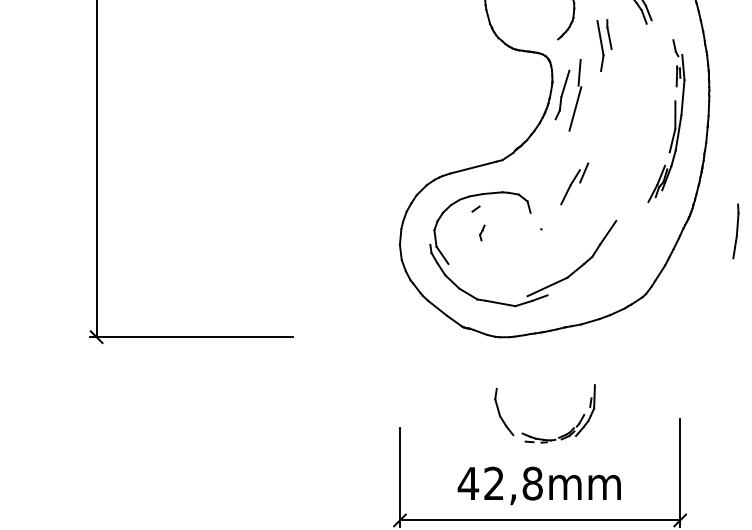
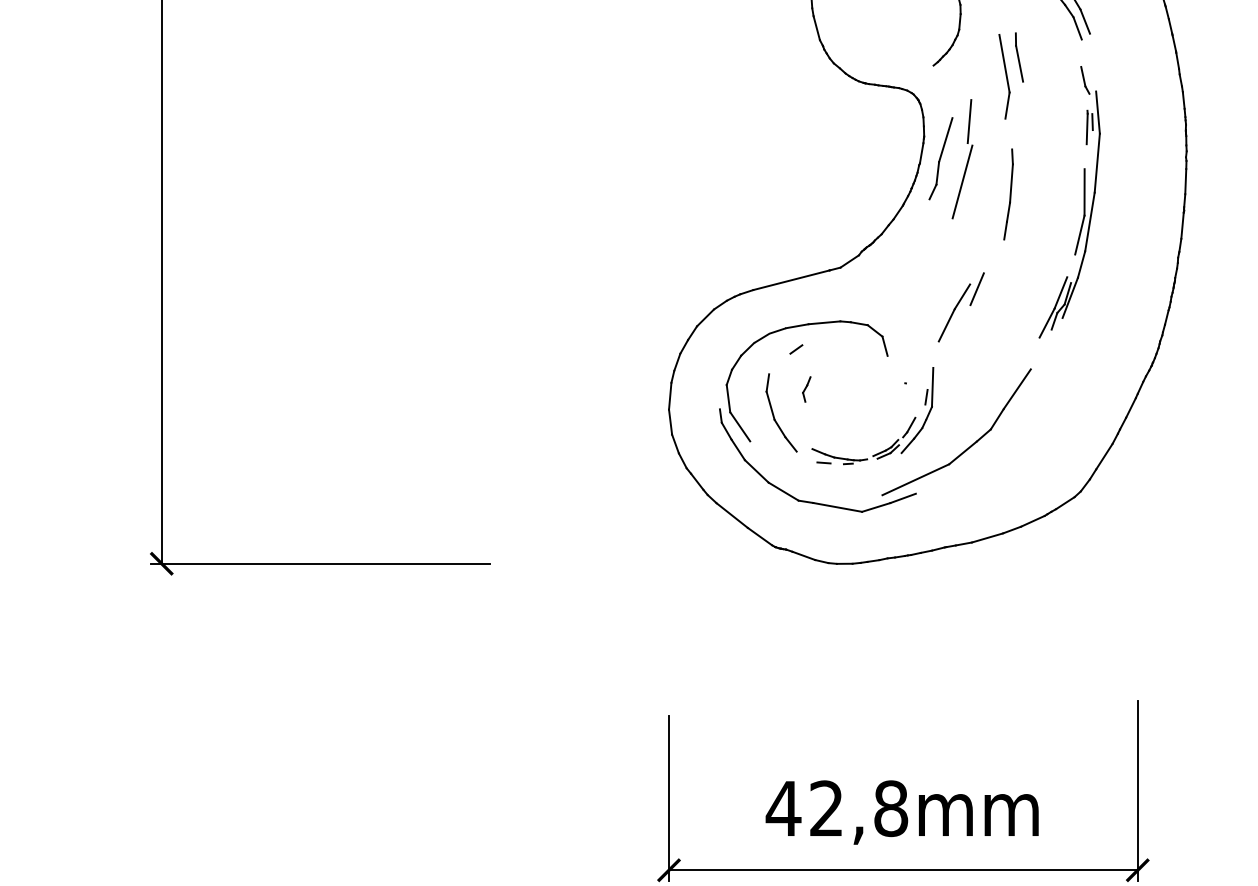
part: (674, 120) -> (1083, 201), moved
part: (735, 231) -> (1007, 194), moved
part: (543, 438) -> (847, 457), moved

